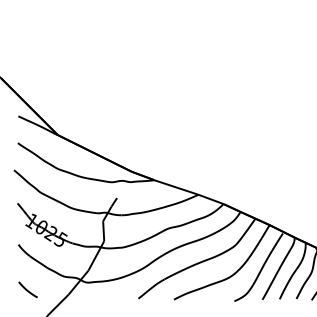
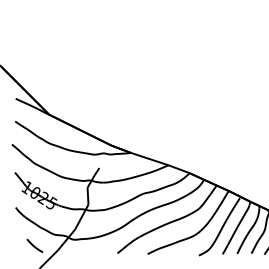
line: (27, 289) -> (34, 245), moved

